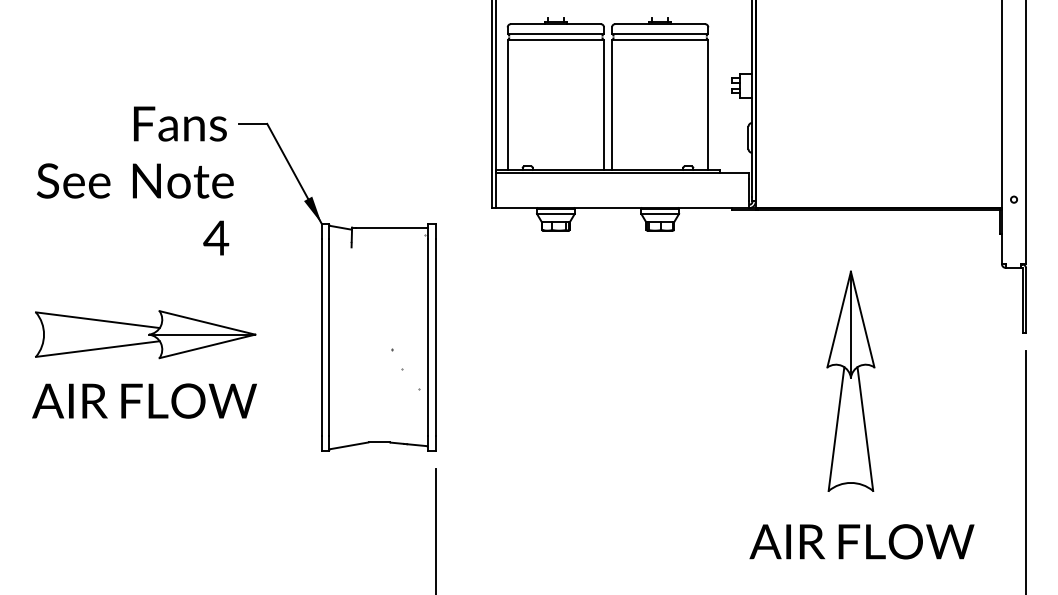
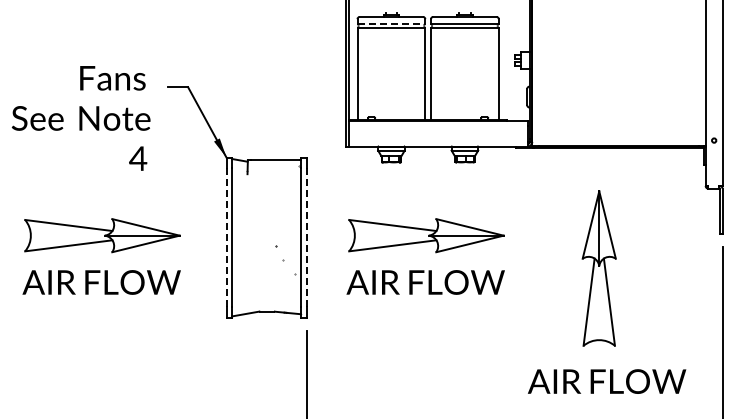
line: (555, 33) -> (391, 23), solid -> dashed
text: (134, 181) -> (80, 118), moved
line: (321, 337) -> (226, 237), solid -> dashed
line: (435, 337) -> (306, 237), solid -> dashed
part: (618, 359) -> (435, 253), added

